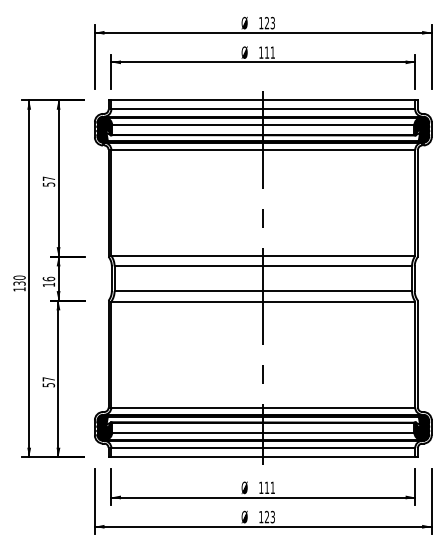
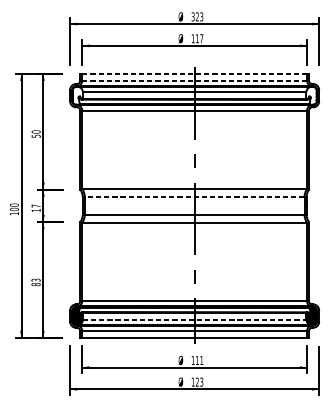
text: (261, 23) -> (193, 17), 123 -> 323
text: (272, 52) -> (201, 38), 111 -> 117
line: (263, 100) -> (194, 74), solid -> dashed
line: (263, 109) -> (194, 80), solid -> dashed
fill: (104, 129) -> (77, 95), removed
fill: (421, 129) -> (311, 95), removed
text: (48, 178) -> (35, 131), 57 -> 50
line: (263, 266) -> (194, 196), solid -> dashed
text: (48, 278) -> (35, 205), 16 -> 17
text: (19, 283) -> (14, 209), 130 -> 100
text: (48, 382) -> (35, 282), 57 -> 83
line: (263, 432) -> (194, 319), solid -> dashed

